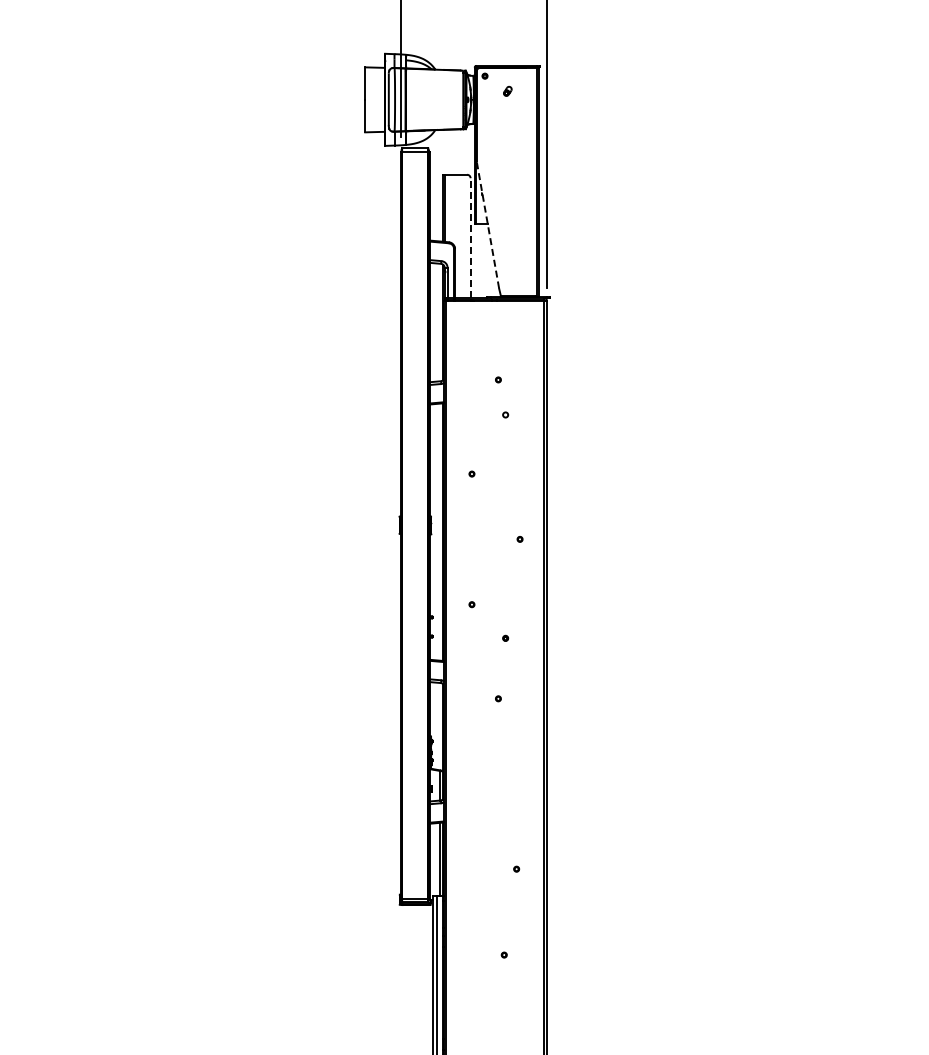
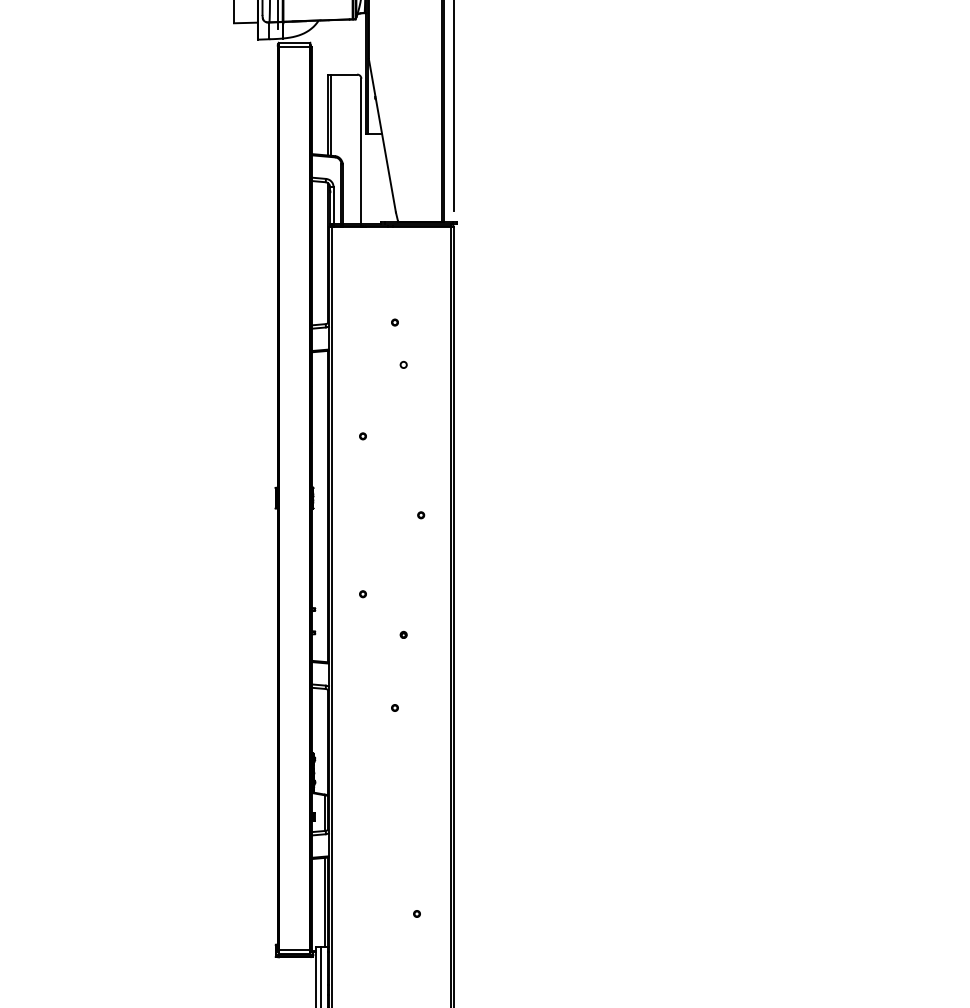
line: (488, 226) -> (383, 137), dashed -> solid
line: (470, 238) -> (361, 151), dashed -> solid

